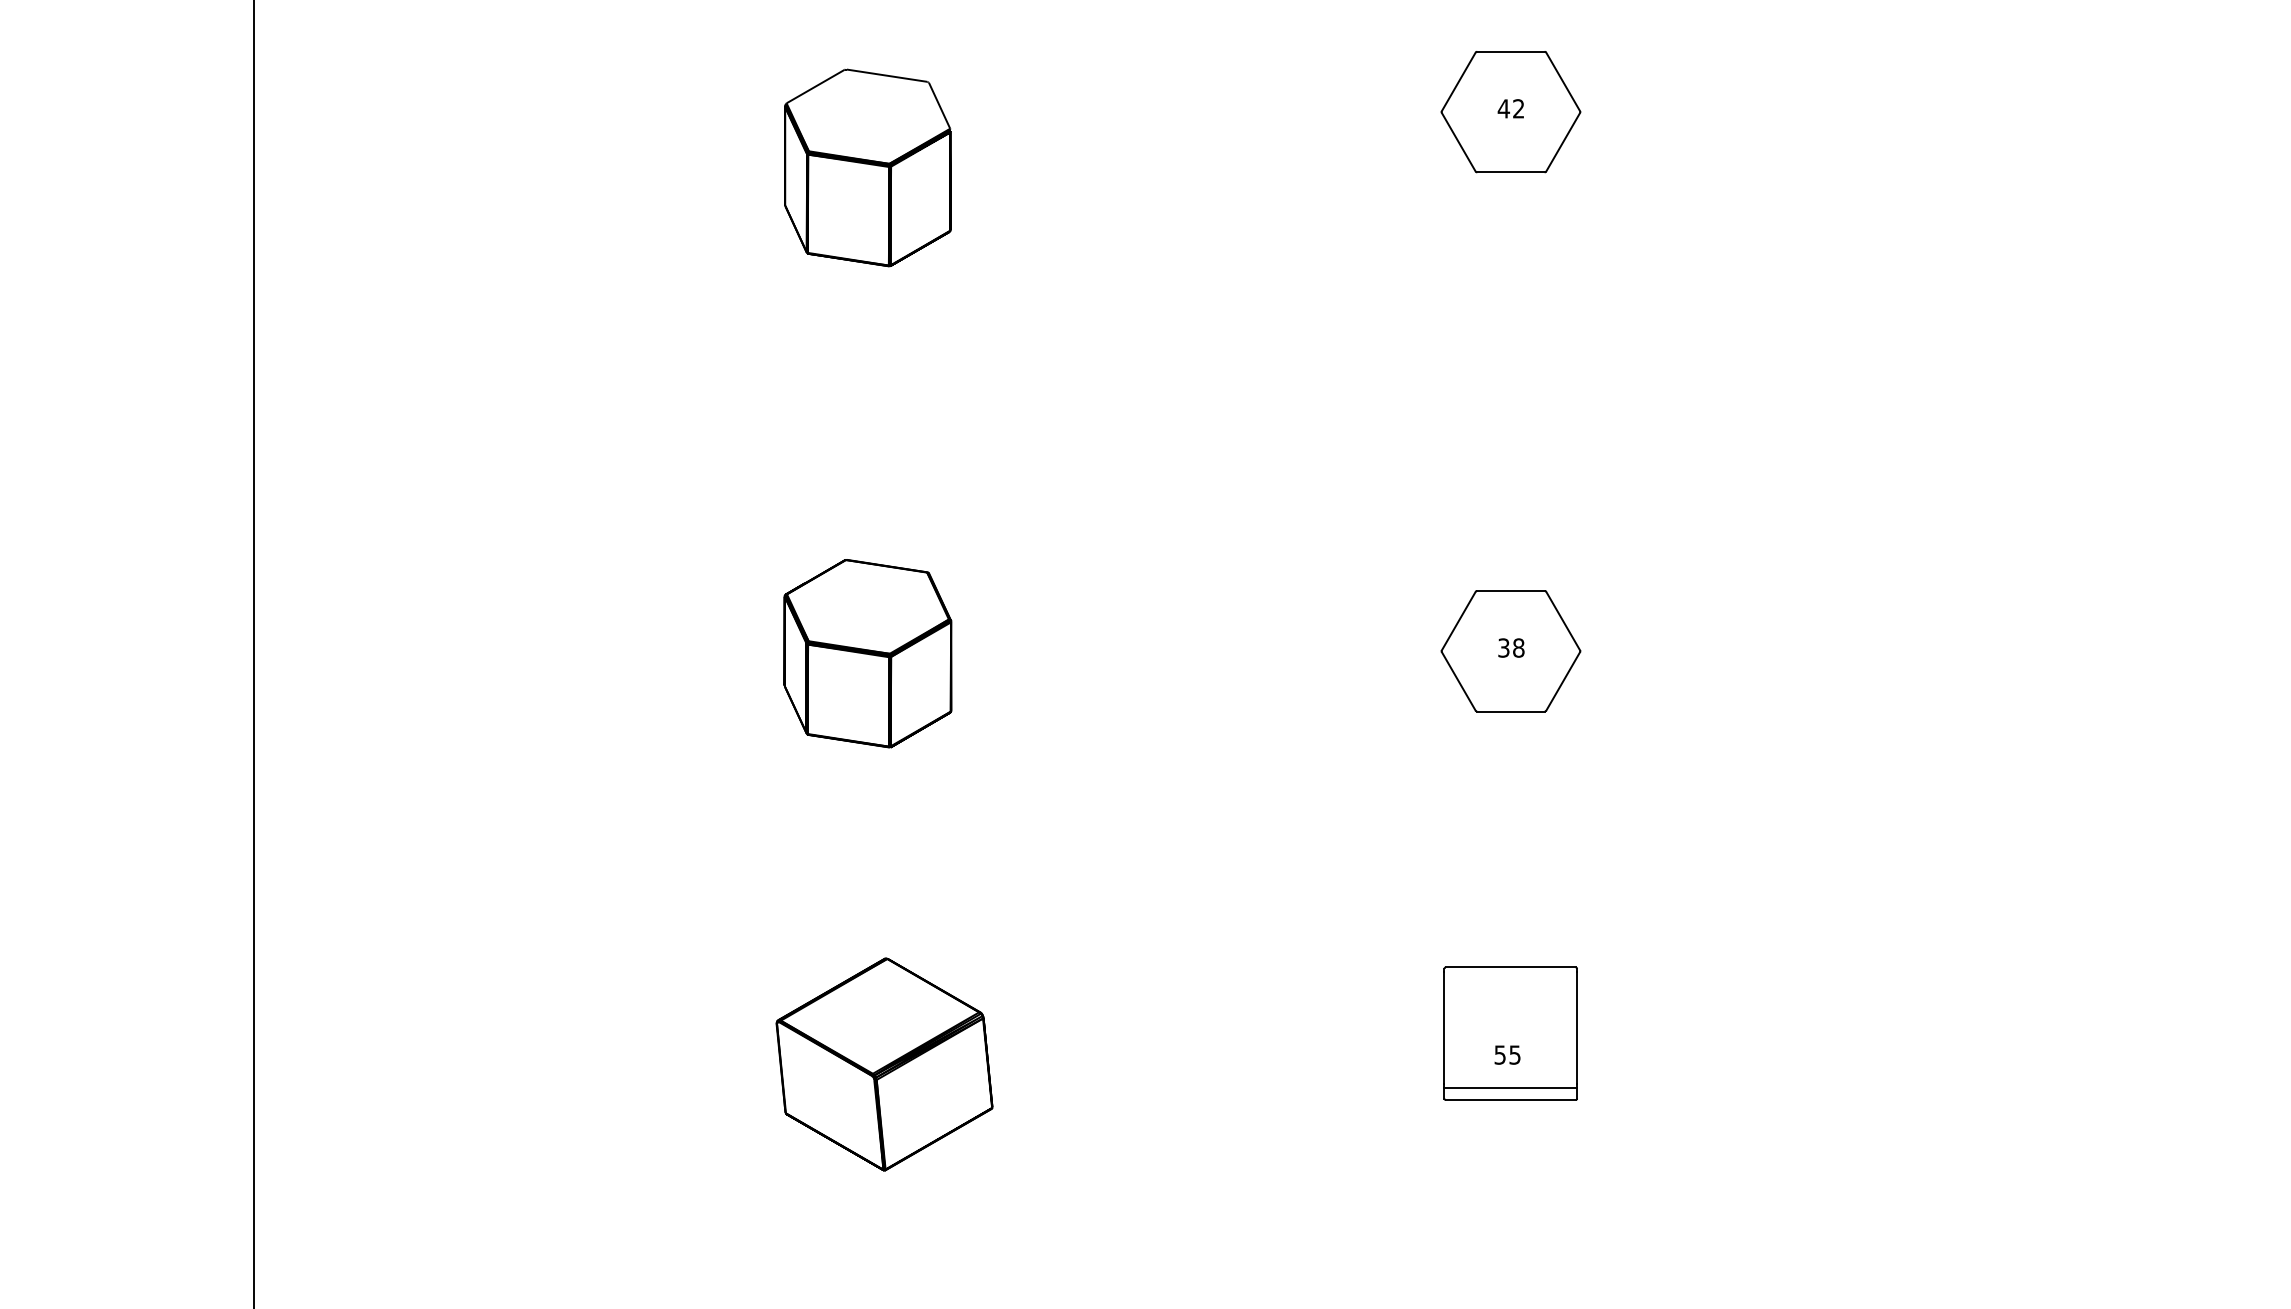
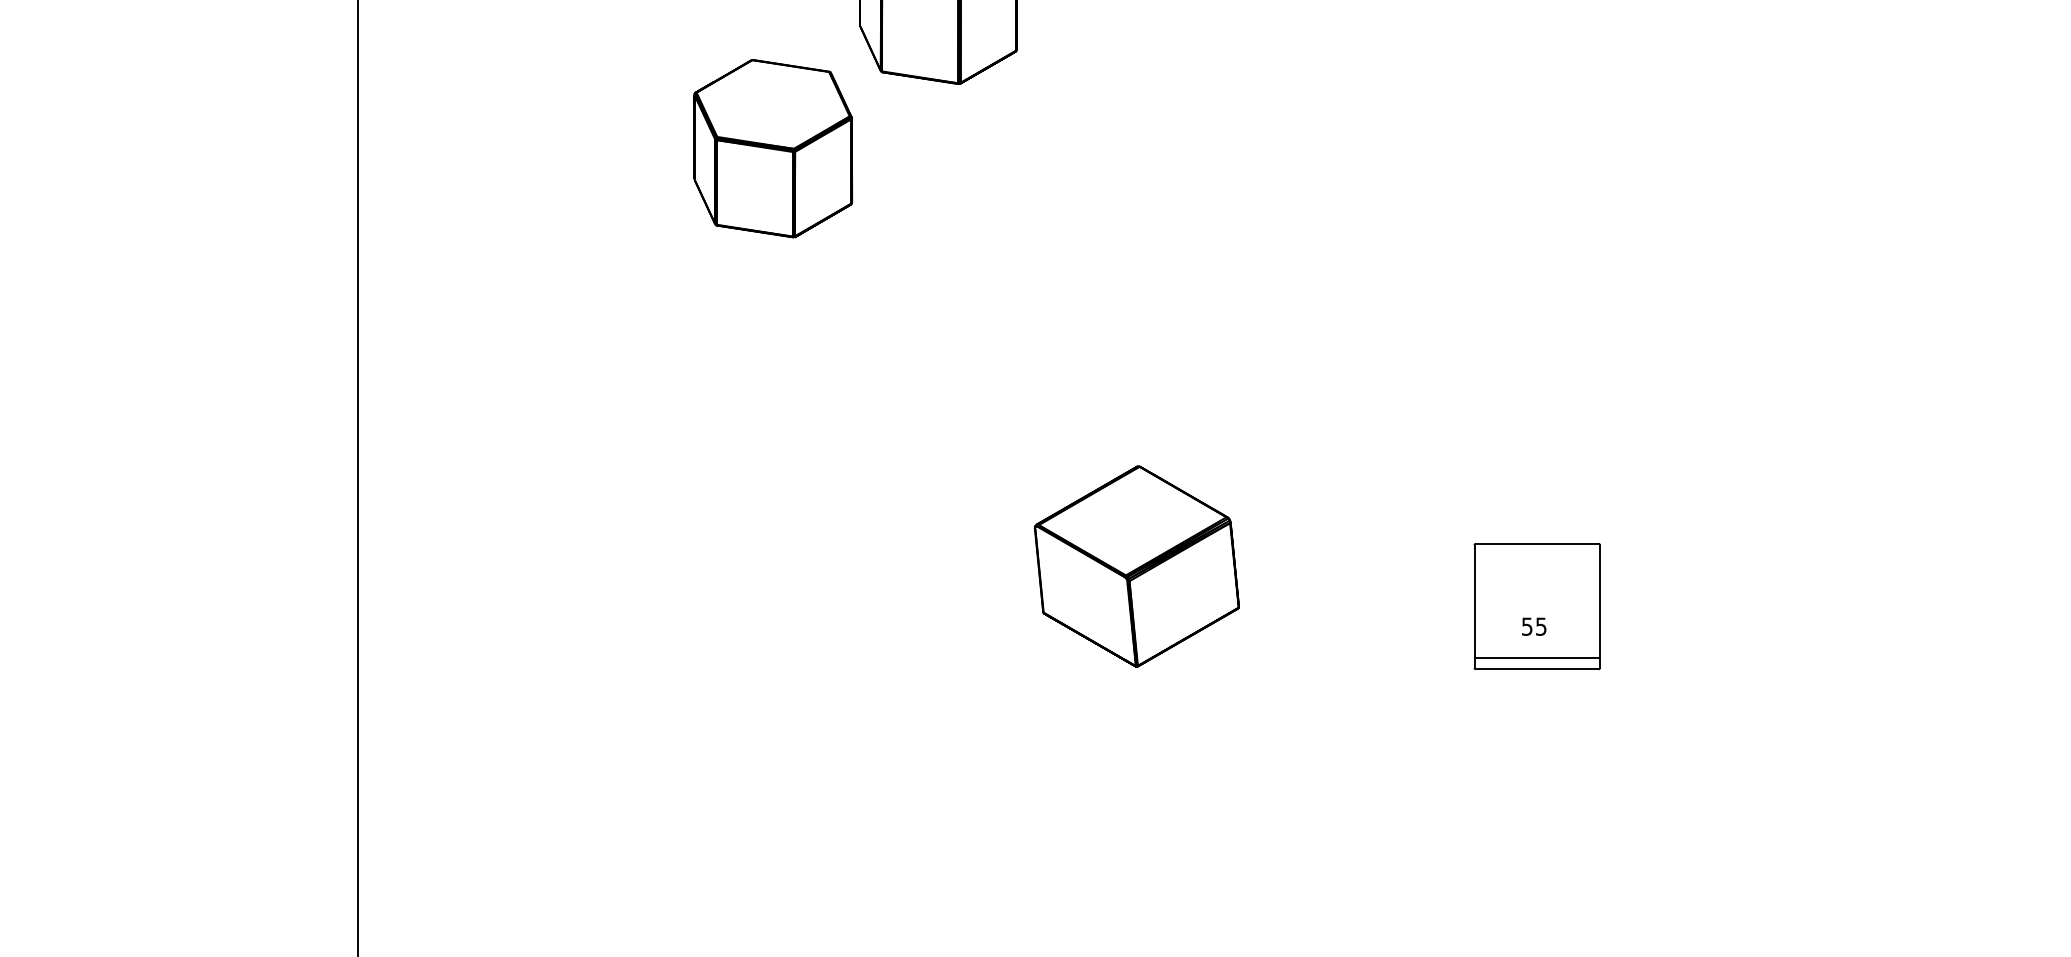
part: (1510, 651) -> (1546, 448), removed
part: (867, 653) -> (772, 148), moved
part: (1510, 1033) -> (1536, 606), moved
part: (884, 1064) -> (1136, 566), moved

